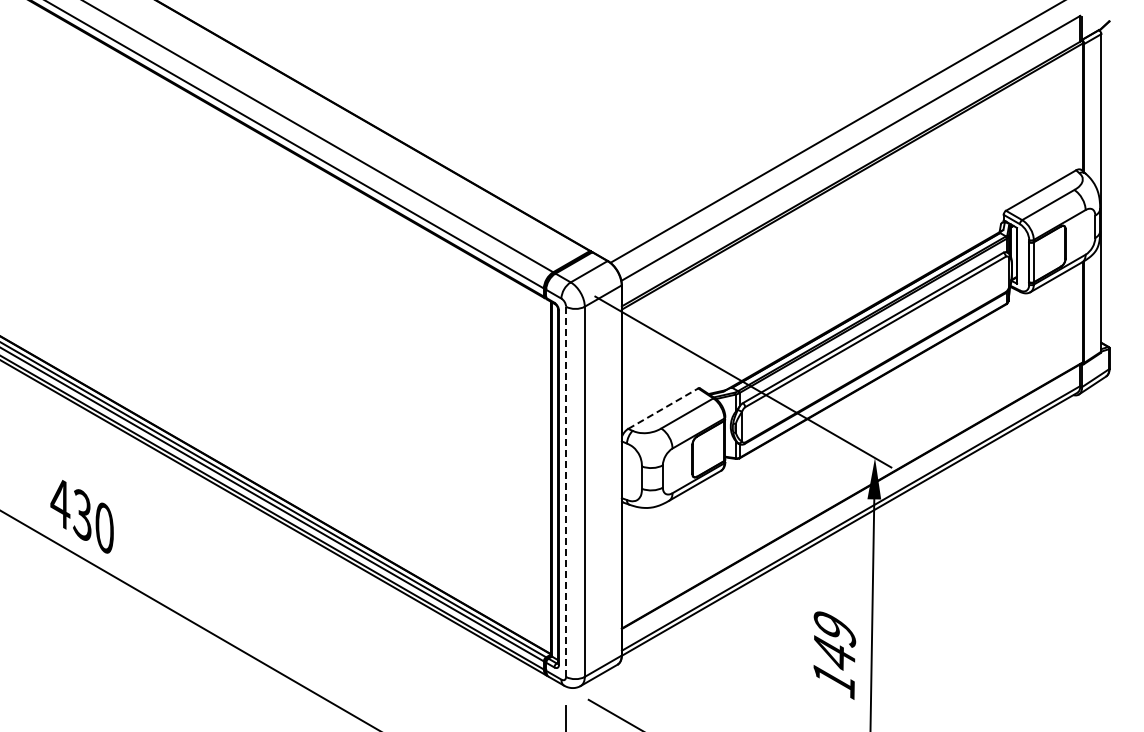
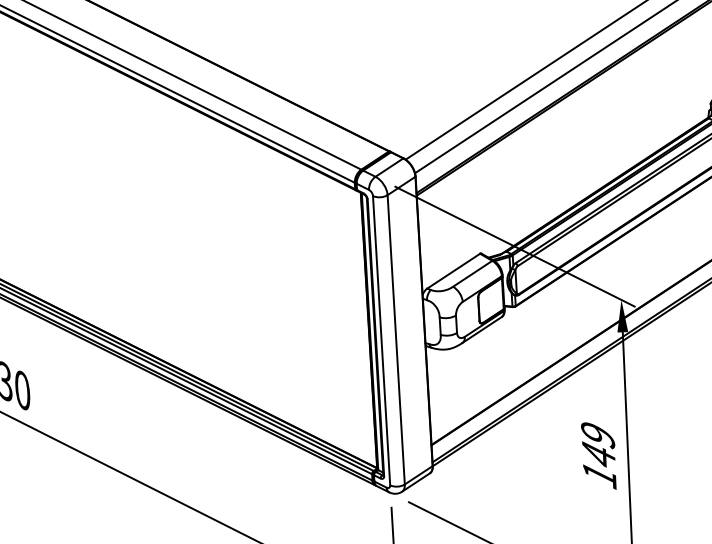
line: (663, 408) -> (453, 271), dashed -> solid
line: (566, 492) -> (381, 341), dashed -> solid

